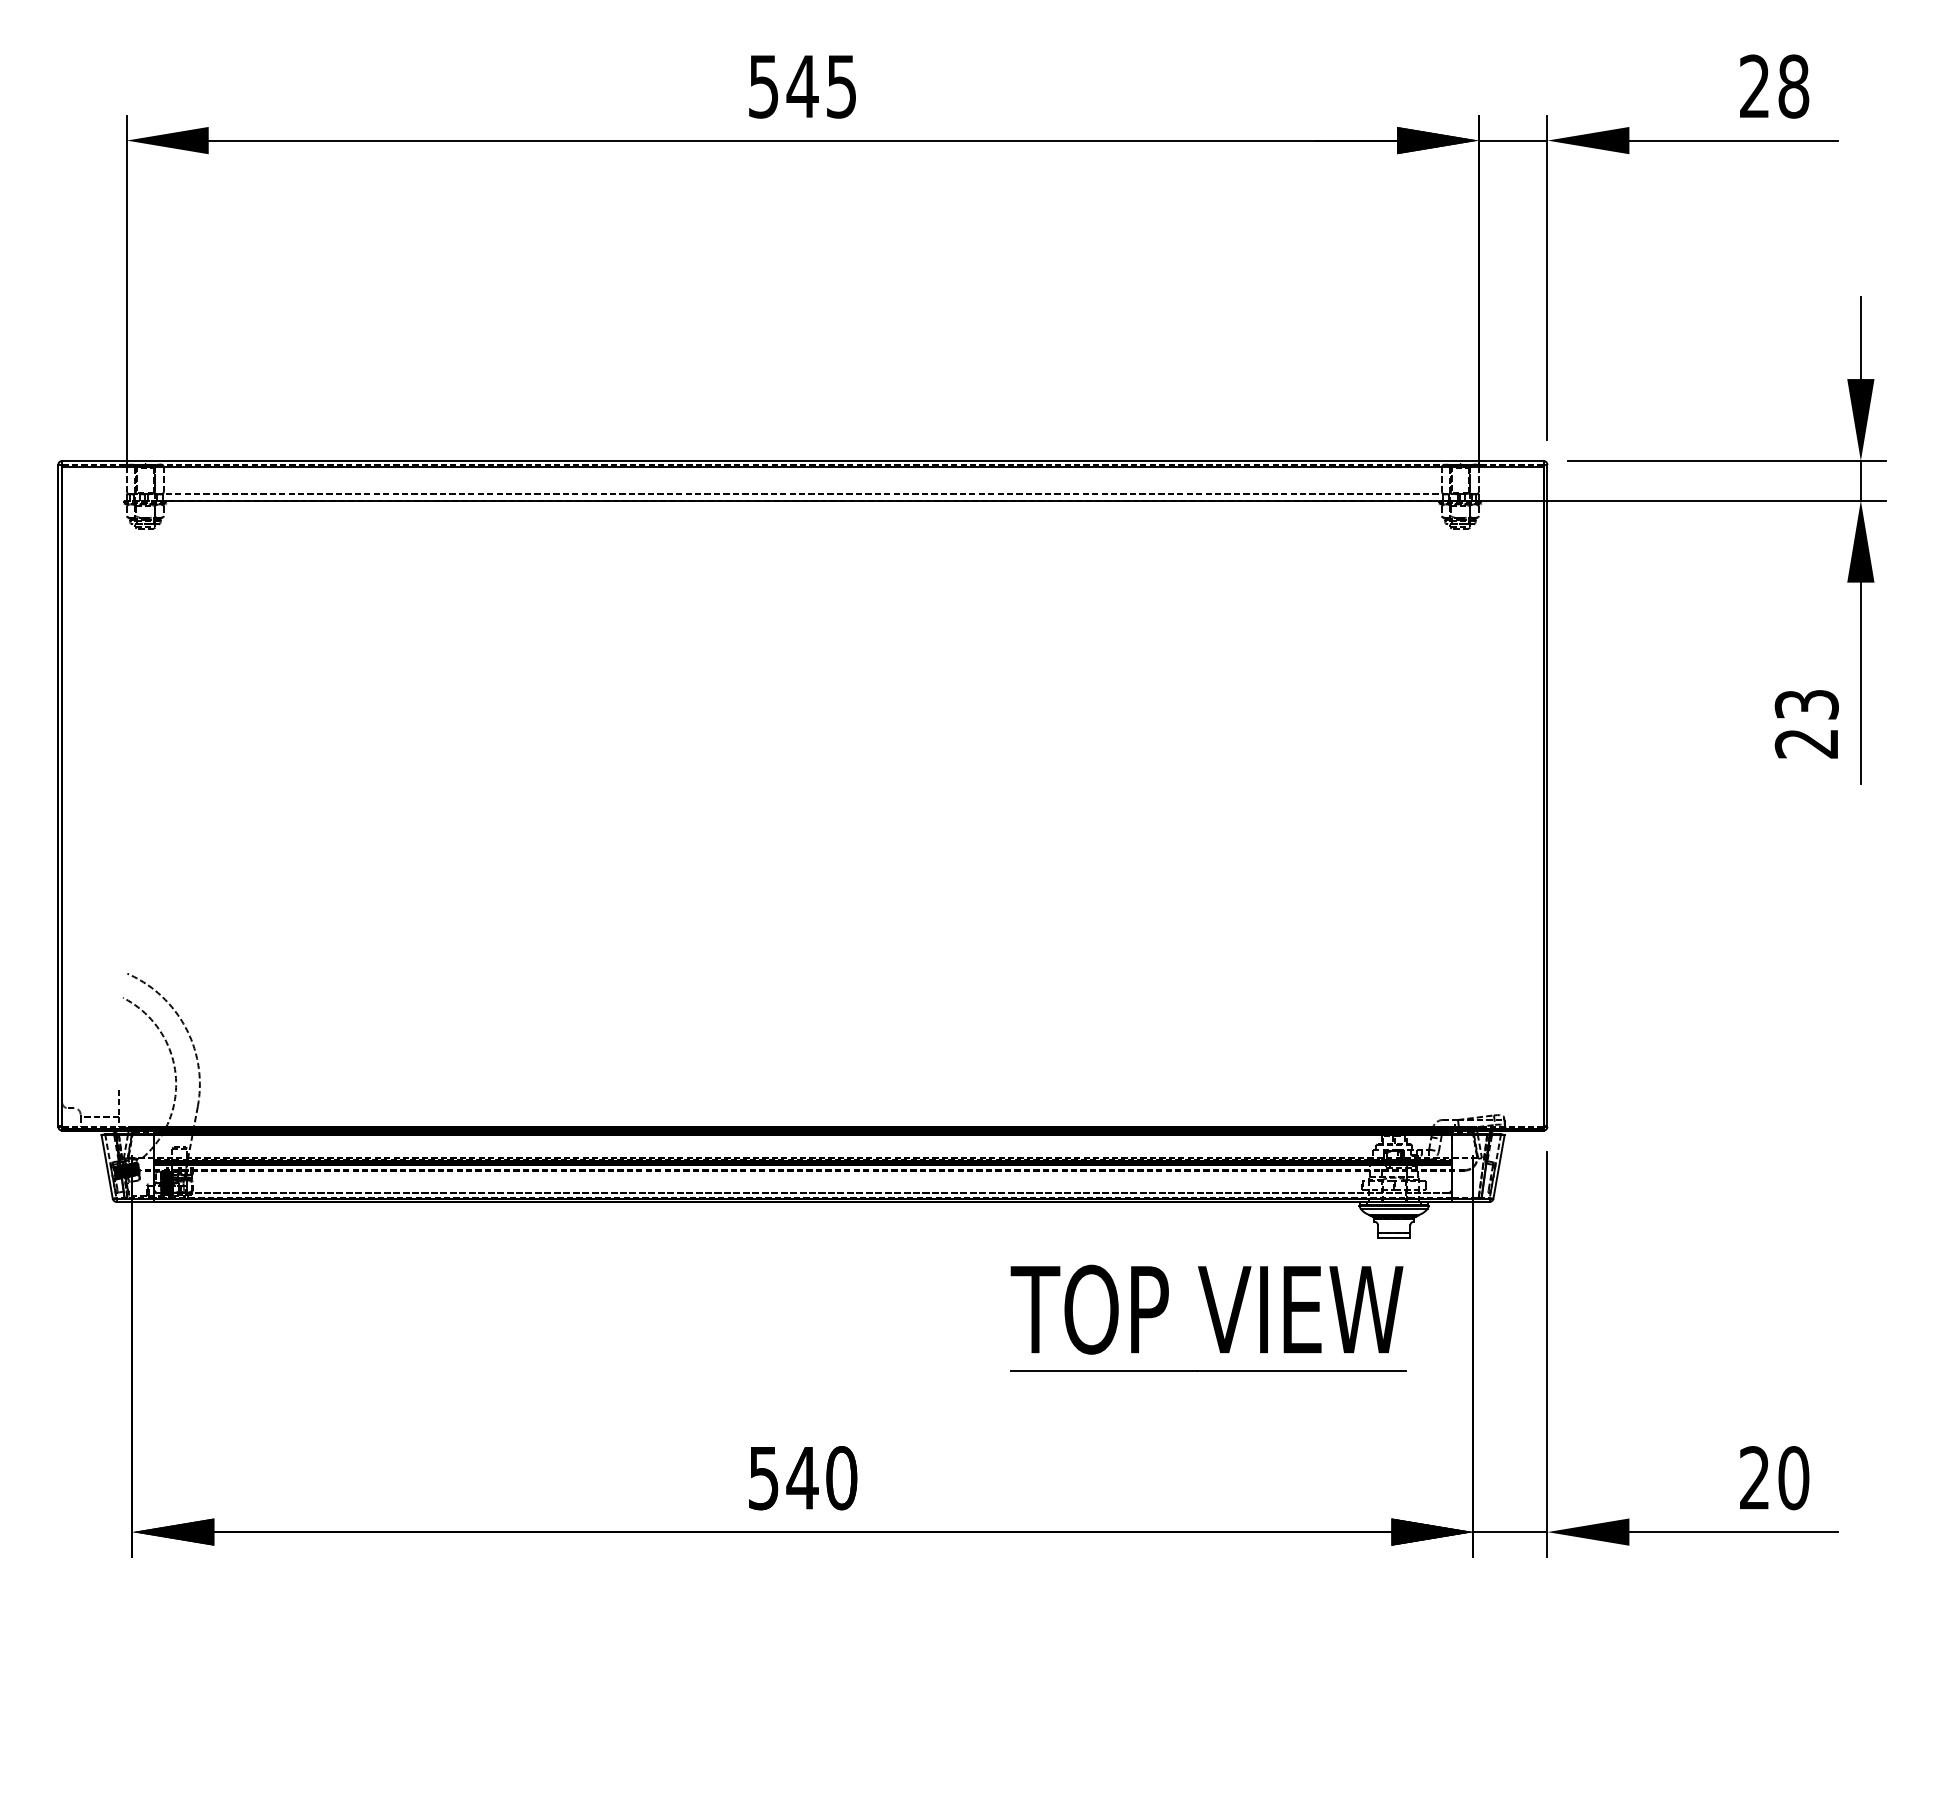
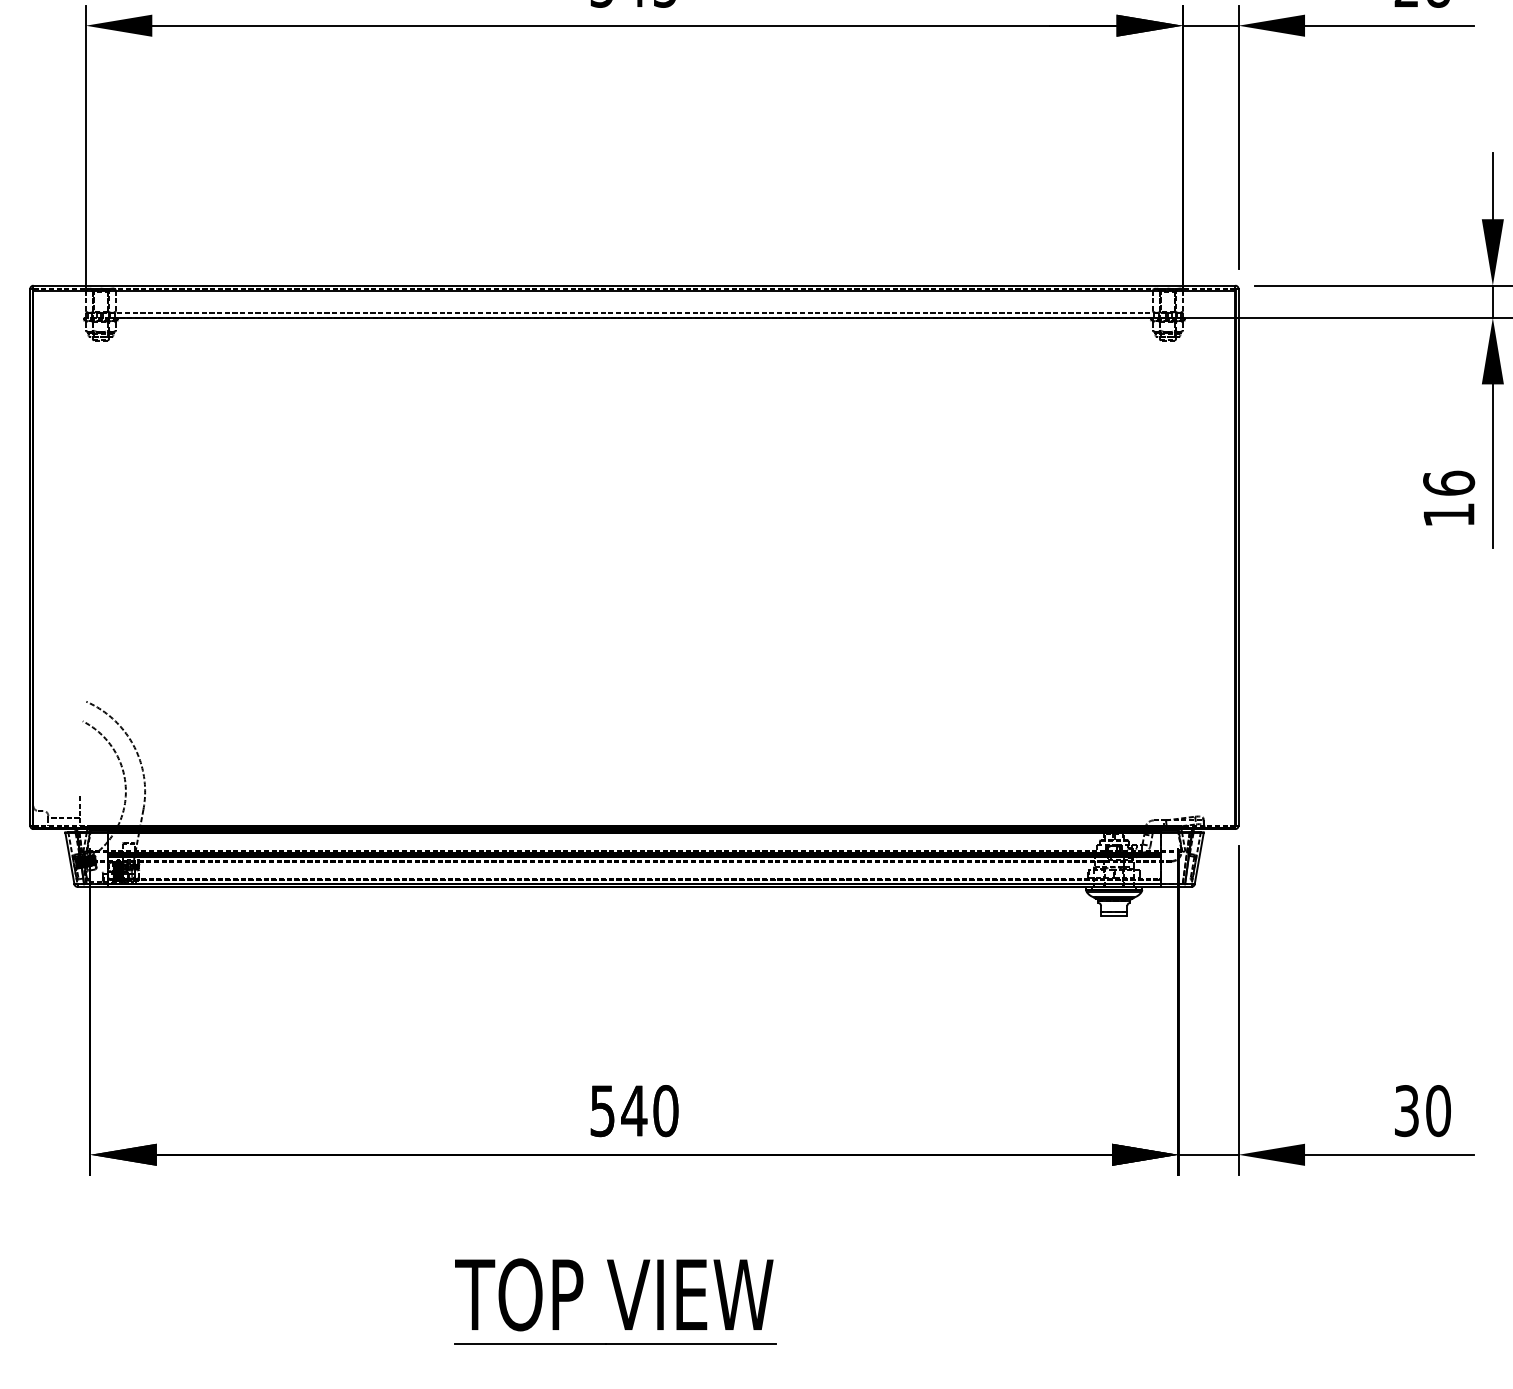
text: (1806, 723) -> (1448, 498), 23 -> 16
part: (1208, 1317) -> (615, 1301), moved
text: (1754, 1478) -> (1406, 1111), 20 -> 30

